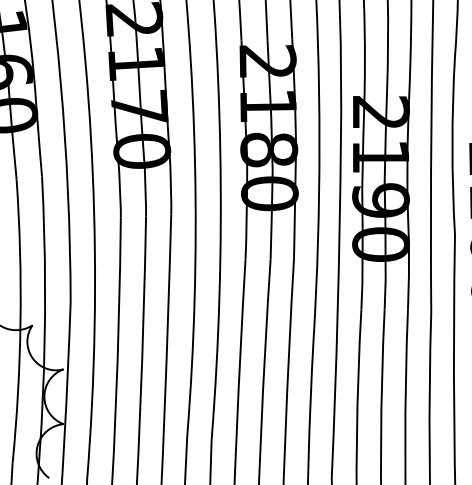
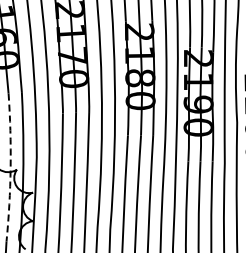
line: (20, 321) -> (10, 167), solid -> dashed

